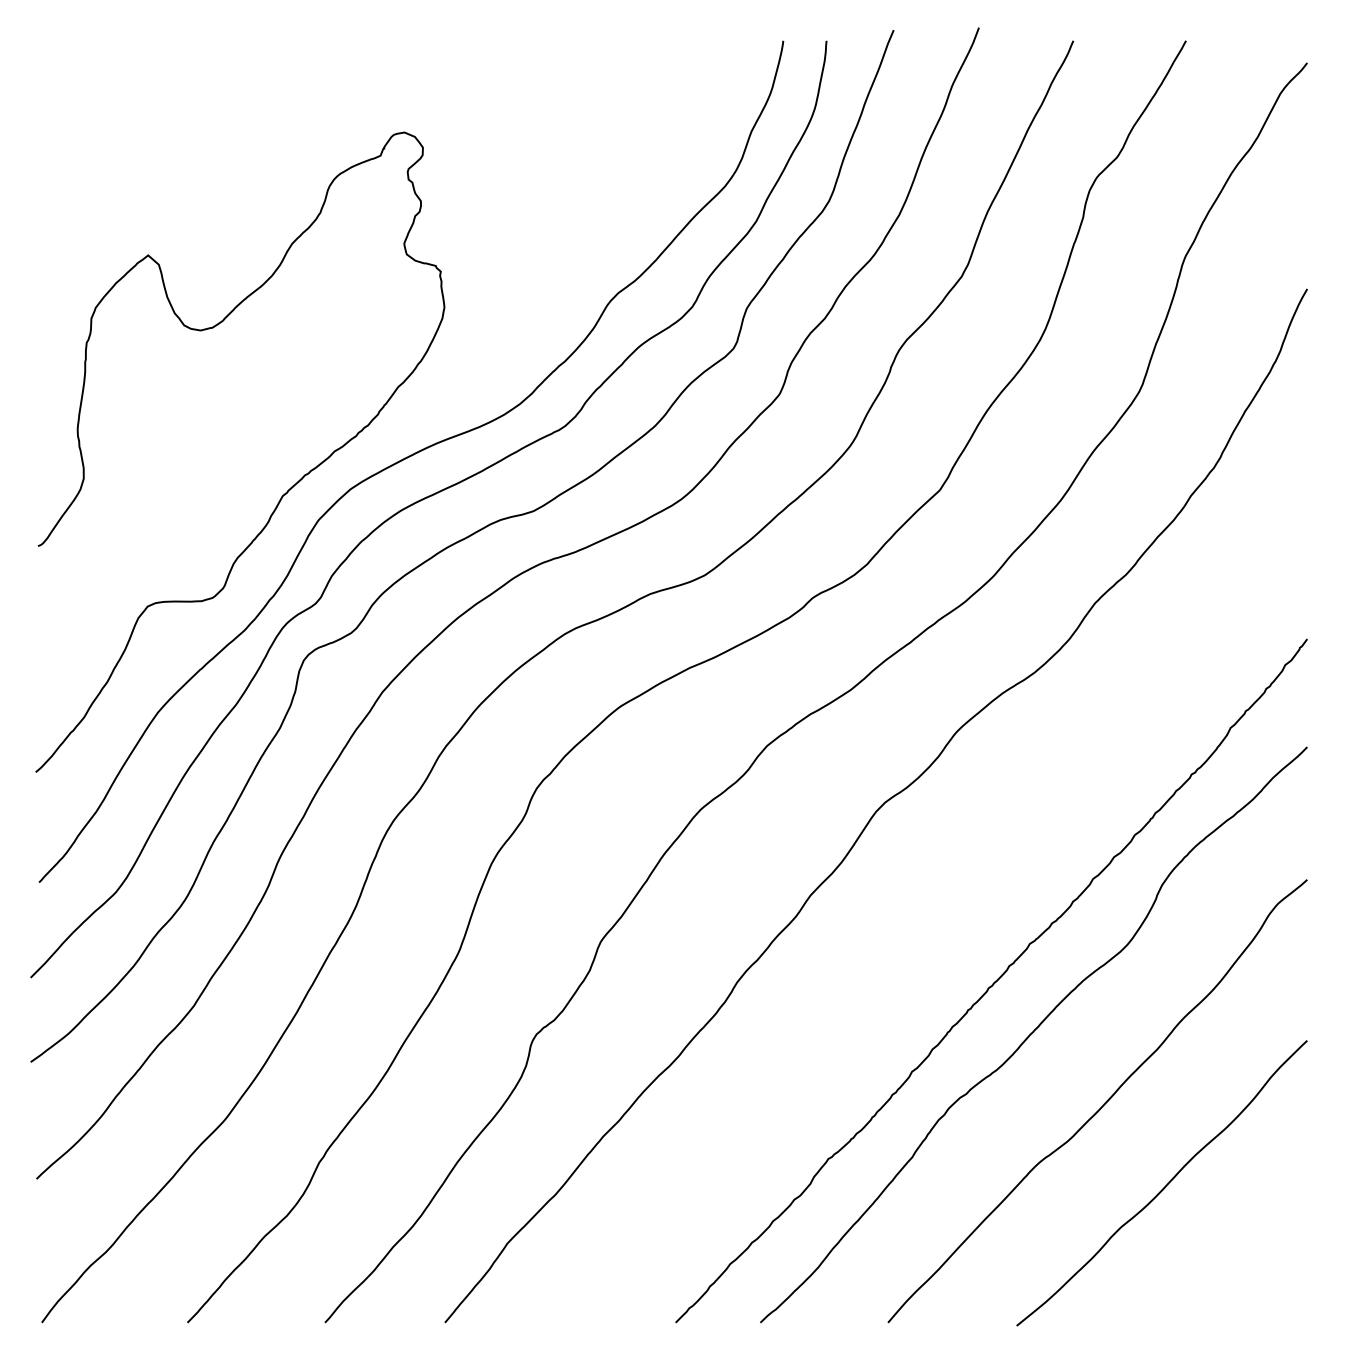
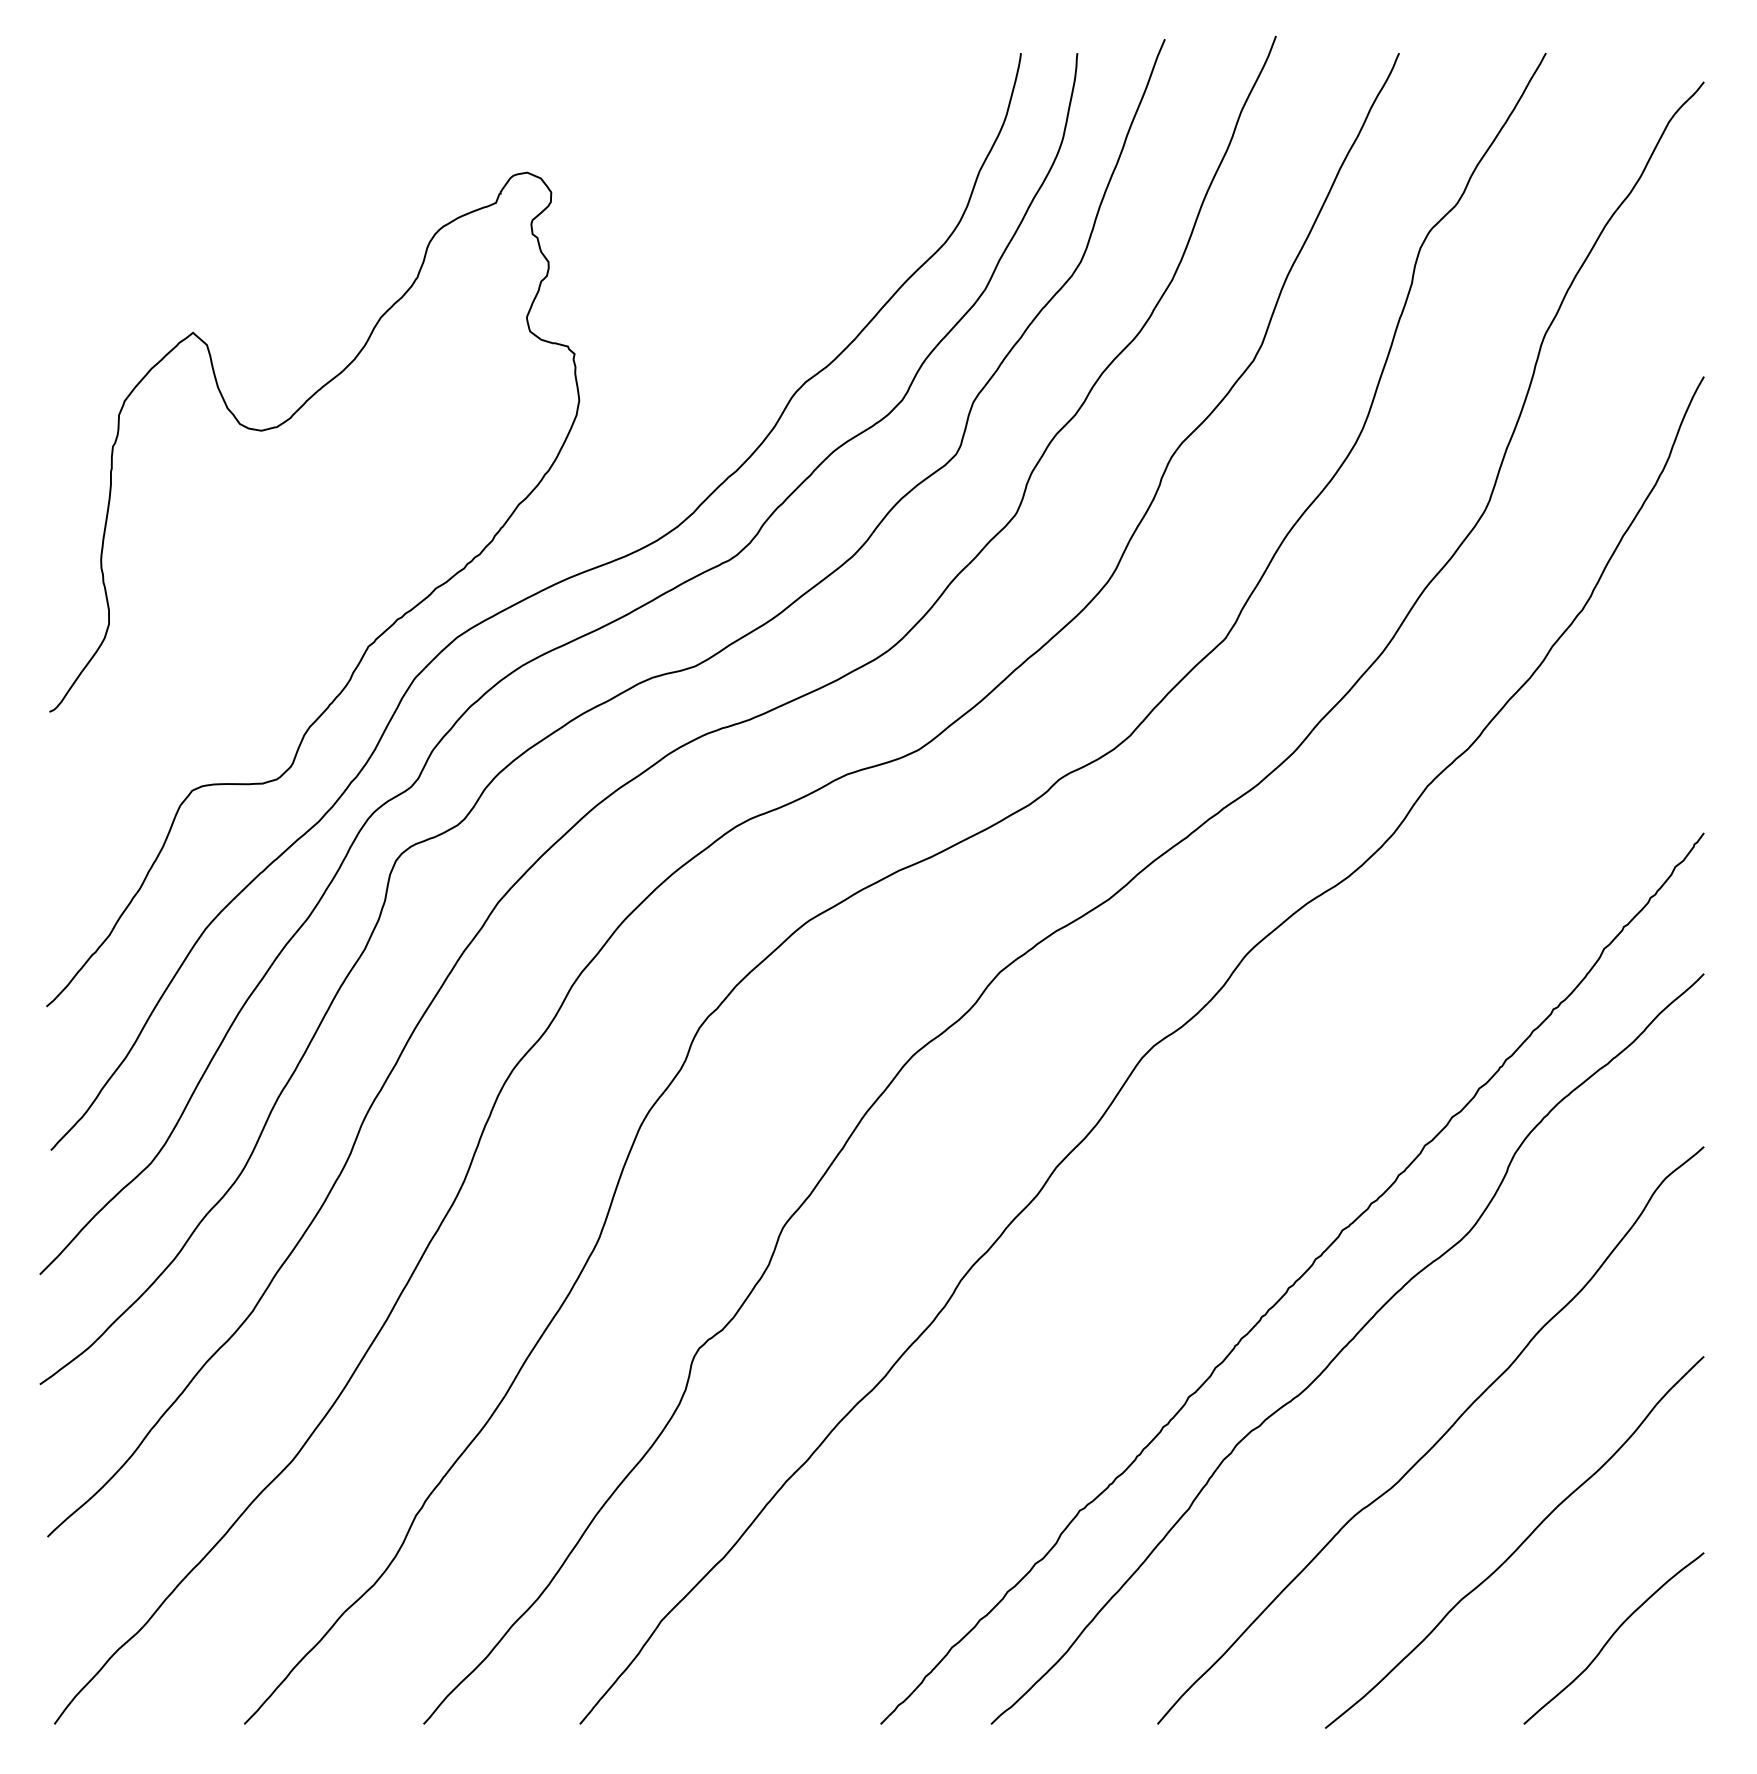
curve: (1237, 1256) -> (1612, 1637), added

